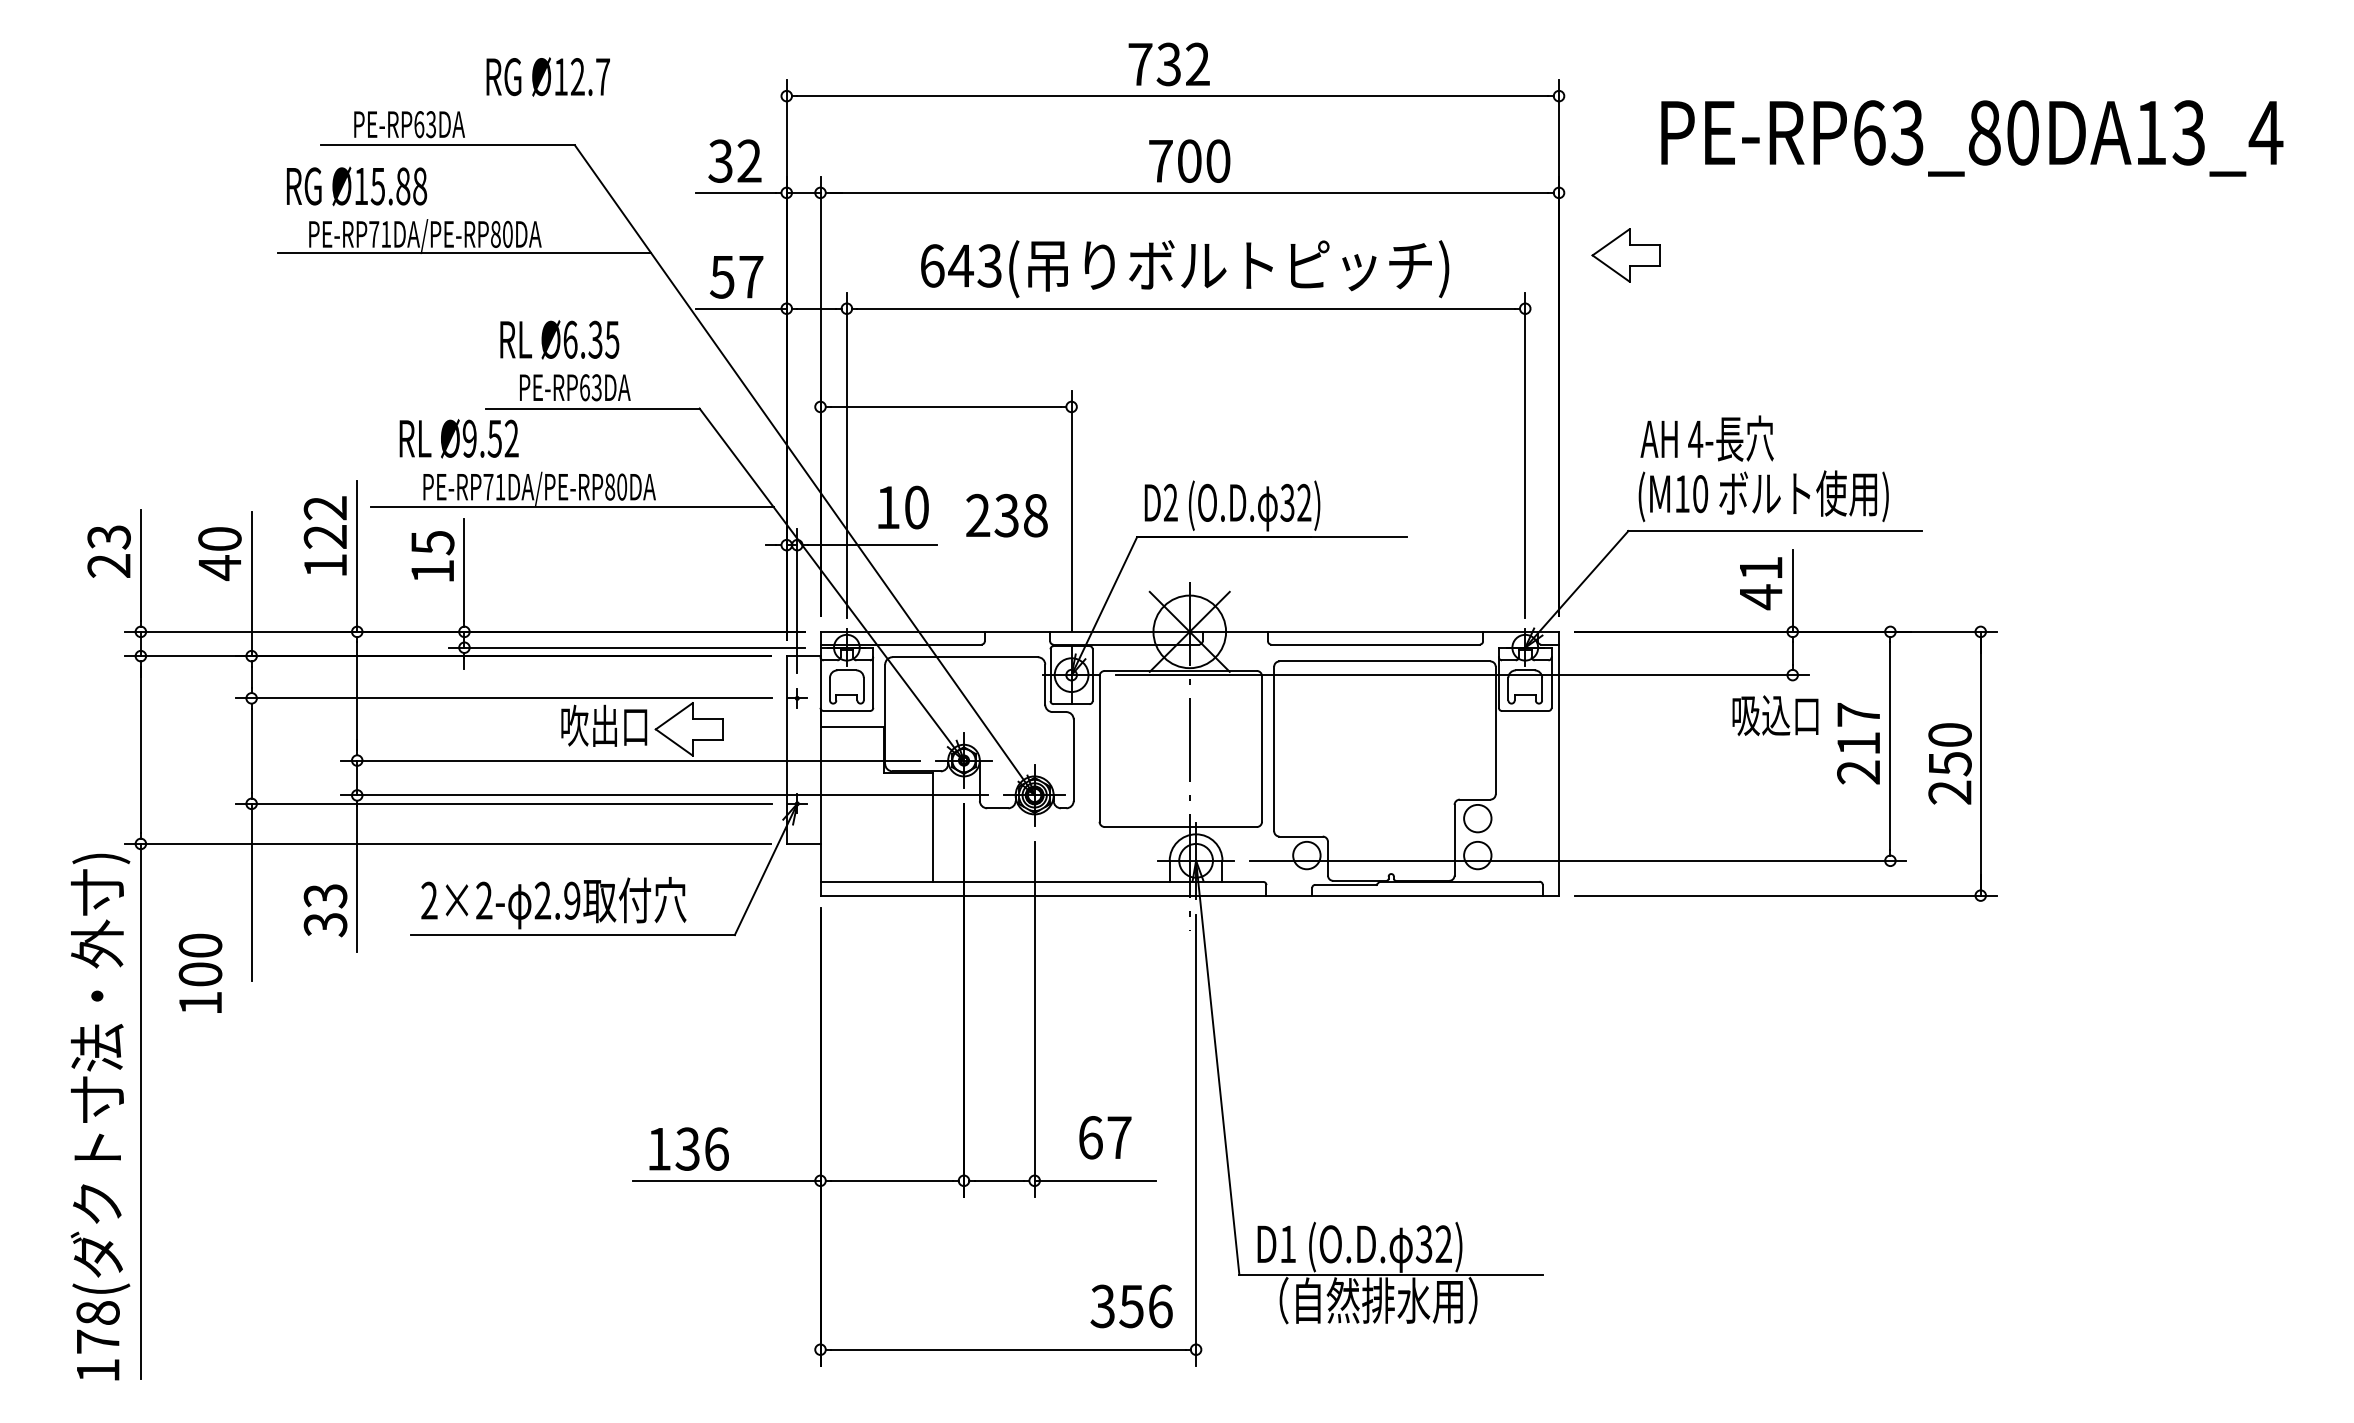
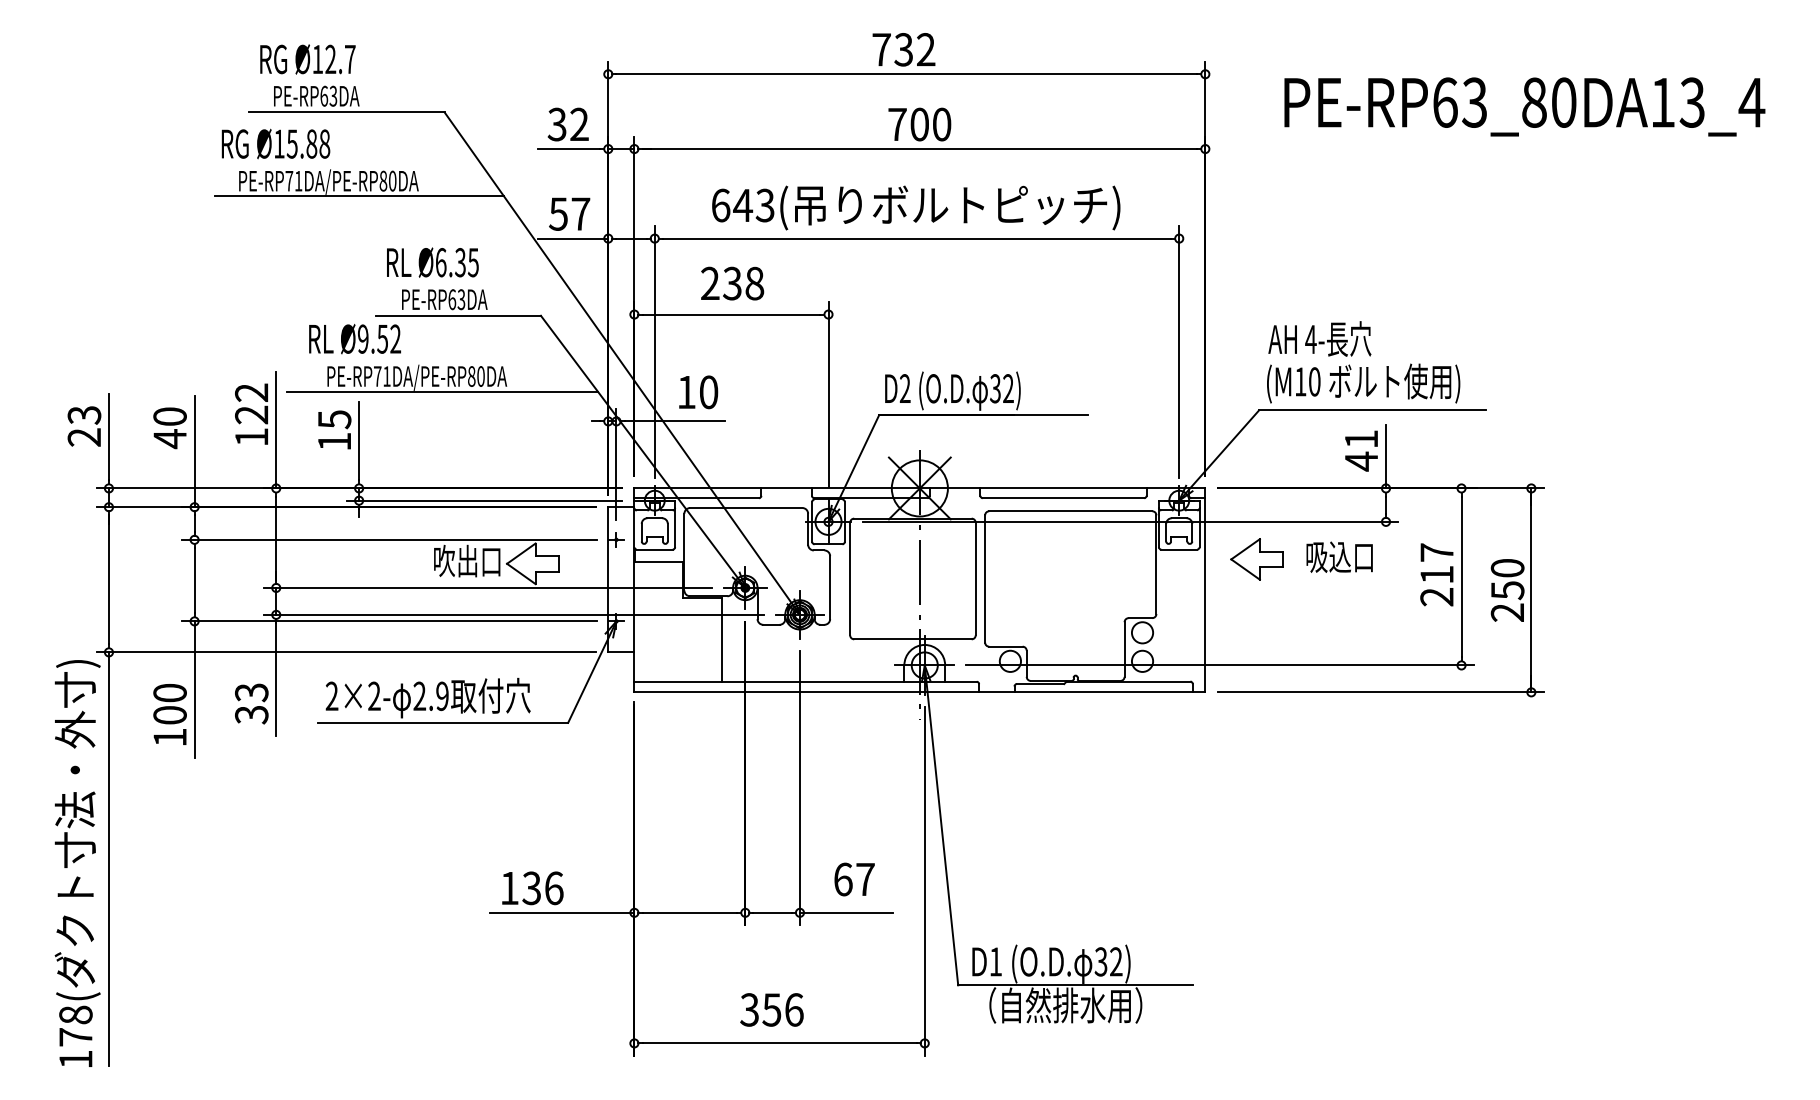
text: (547, 77) -> (307, 59), moved
part: (1625, 255) -> (1256, 559), moved
text: (1006, 515) -> (732, 283), moved
text: (1775, 714) -> (1339, 556), moved
text: (199, 973) -> (169, 714), moved
text: (1131, 1305) -> (771, 1009), moved

